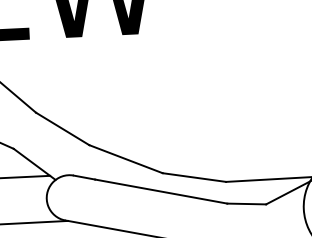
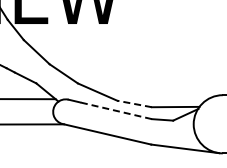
line: (194, 178) -> (134, 104), solid -> dashed
line: (161, 191) -> (116, 110), solid -> dashed

